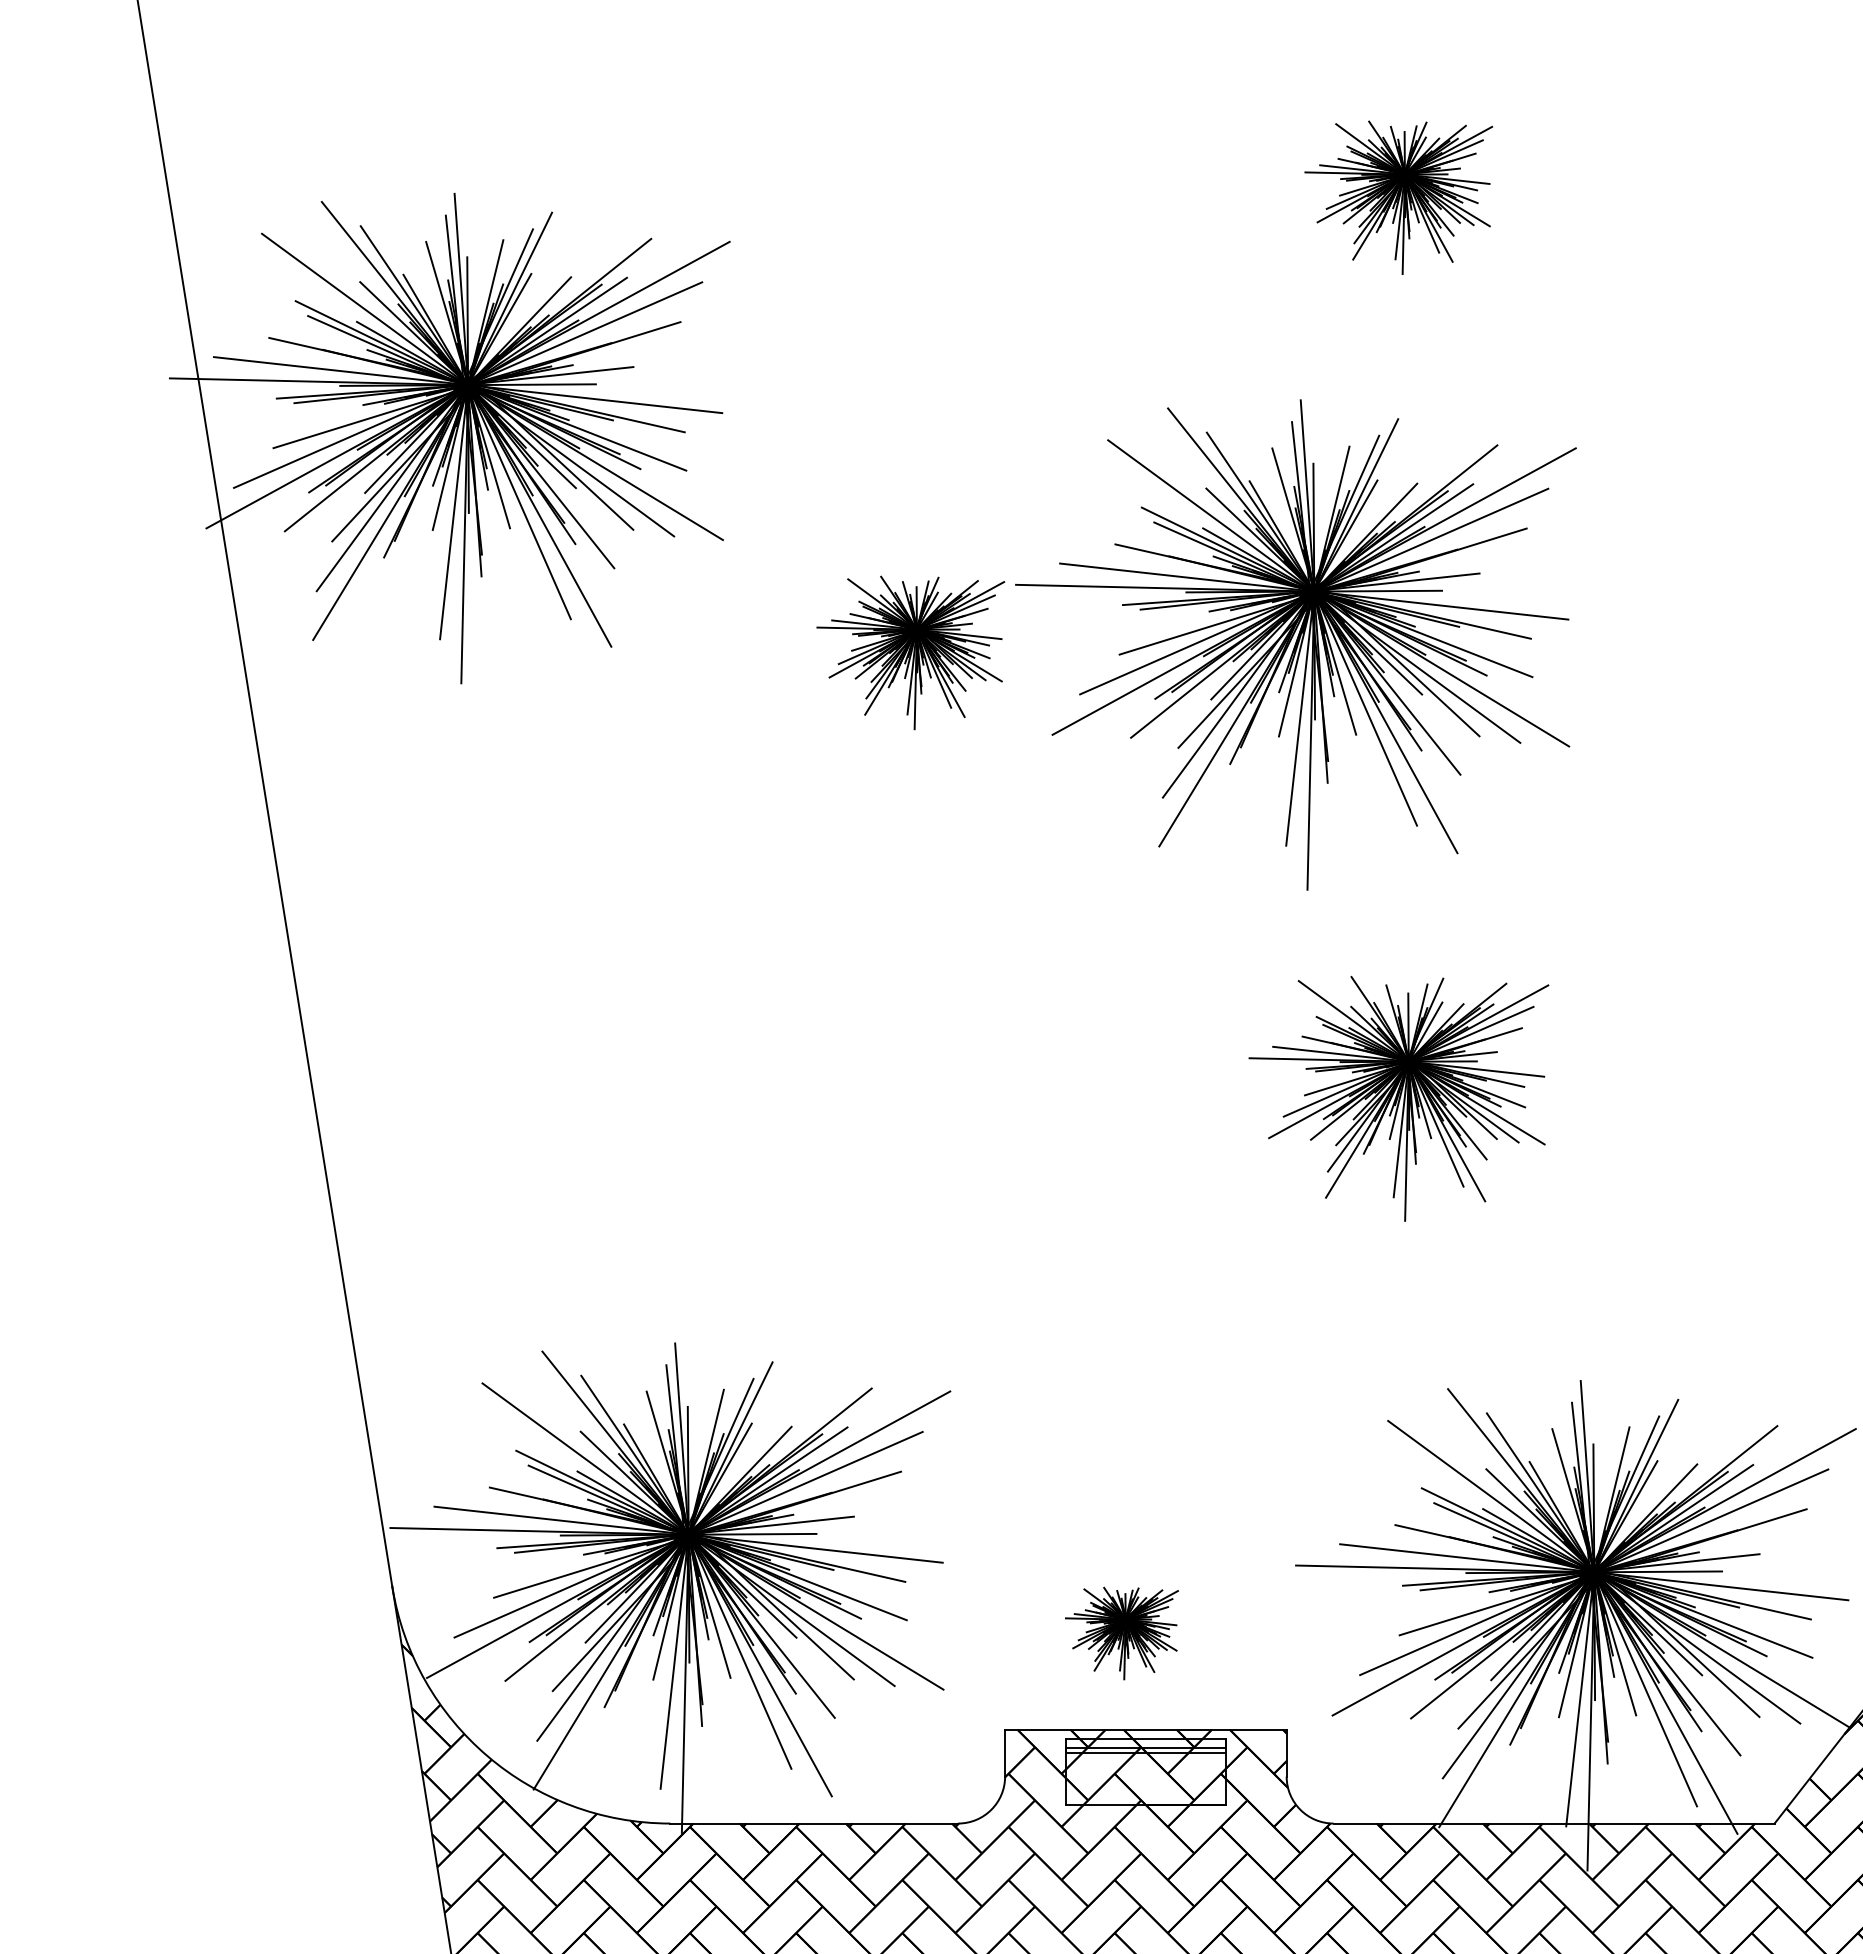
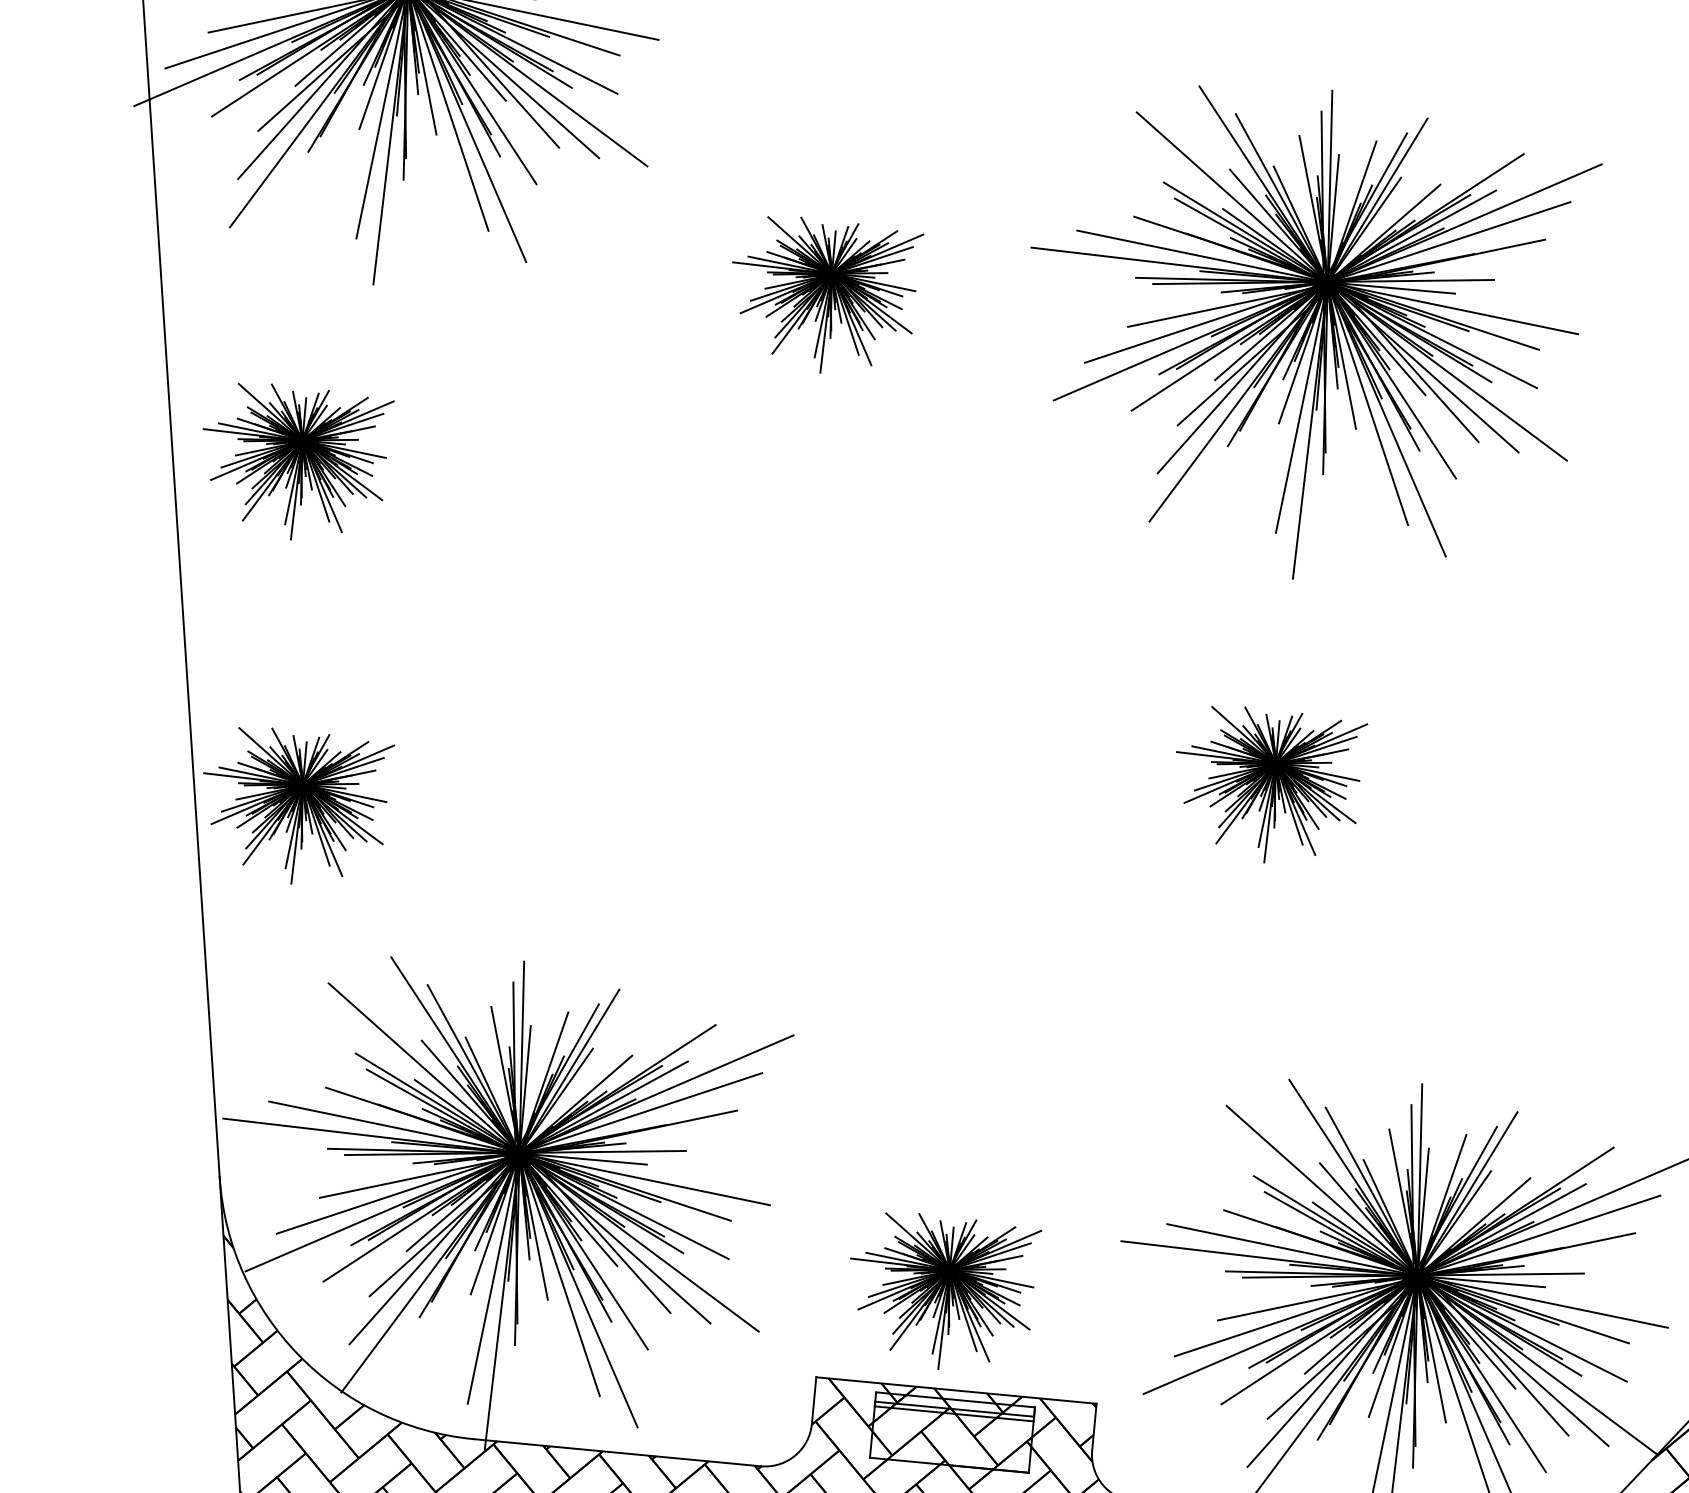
part: (1295, 644) -> (1304, 333), moved
part: (399, 868) -> (294, 462), added
part: (1398, 1098) -> (1267, 785), size x0.62
part: (431, 1211) -> (294, 807), added
part: (1121, 1633) -> (941, 1292), size x1.67

